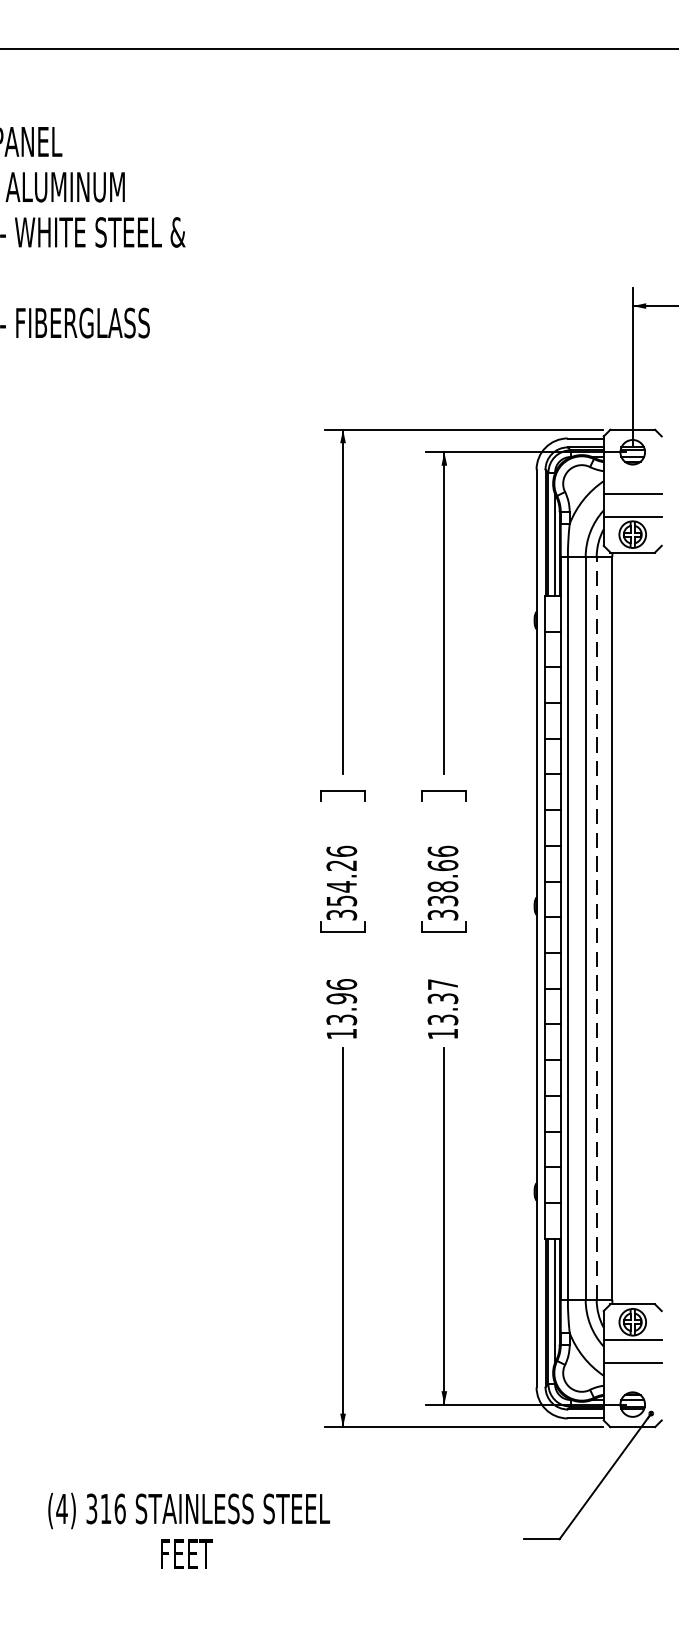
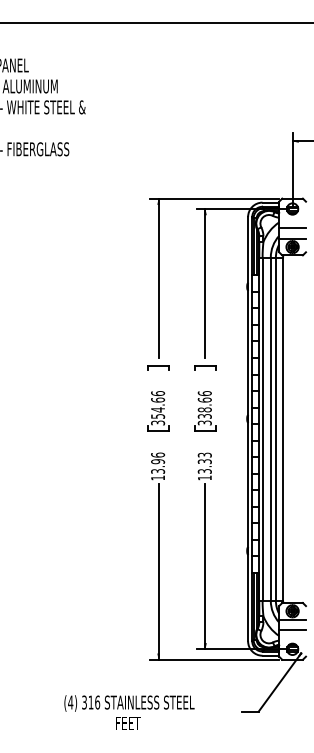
text: (342, 864) -> (158, 399), 354.26 -> 354.66
line: (595, 929) -> (275, 429), dashed -> solid
text: (442, 983) -> (204, 454), 13.37 -> 13.33
text: (189, 1530) -> (129, 712), moved

